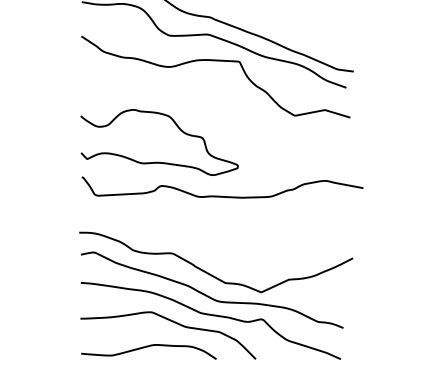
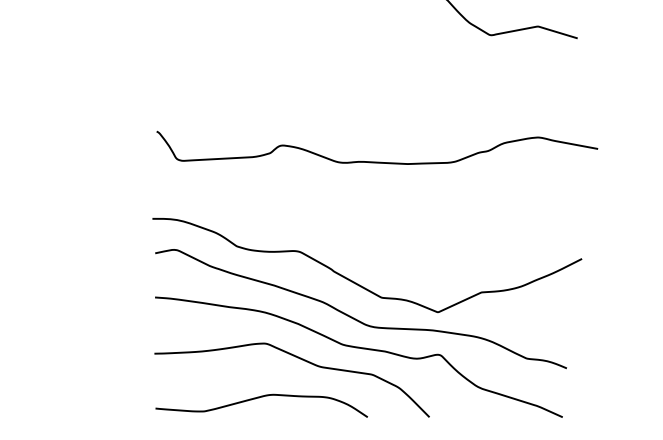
curve: (158, 161) -> (276, 107), removed

